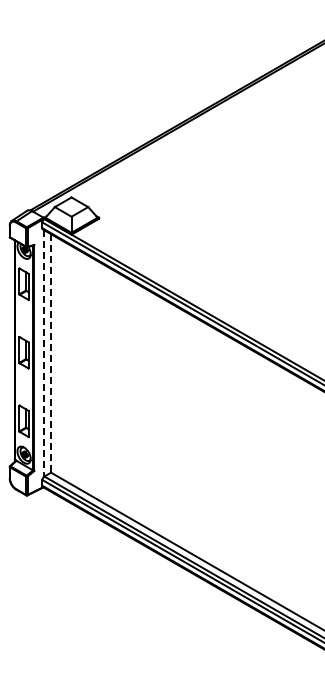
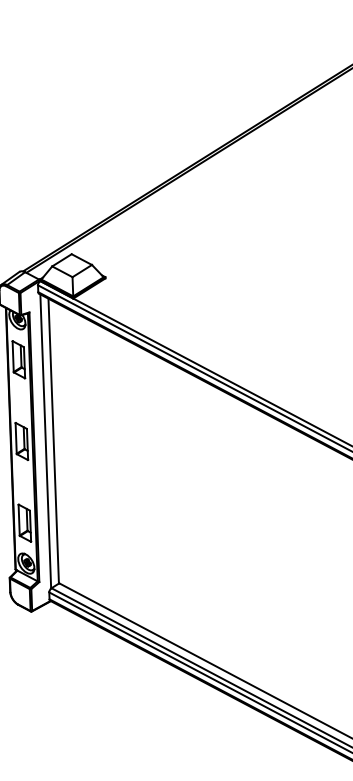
line: (44, 353) -> (46, 441), dashed -> solid
line: (50, 353) -> (53, 441), dashed -> solid

